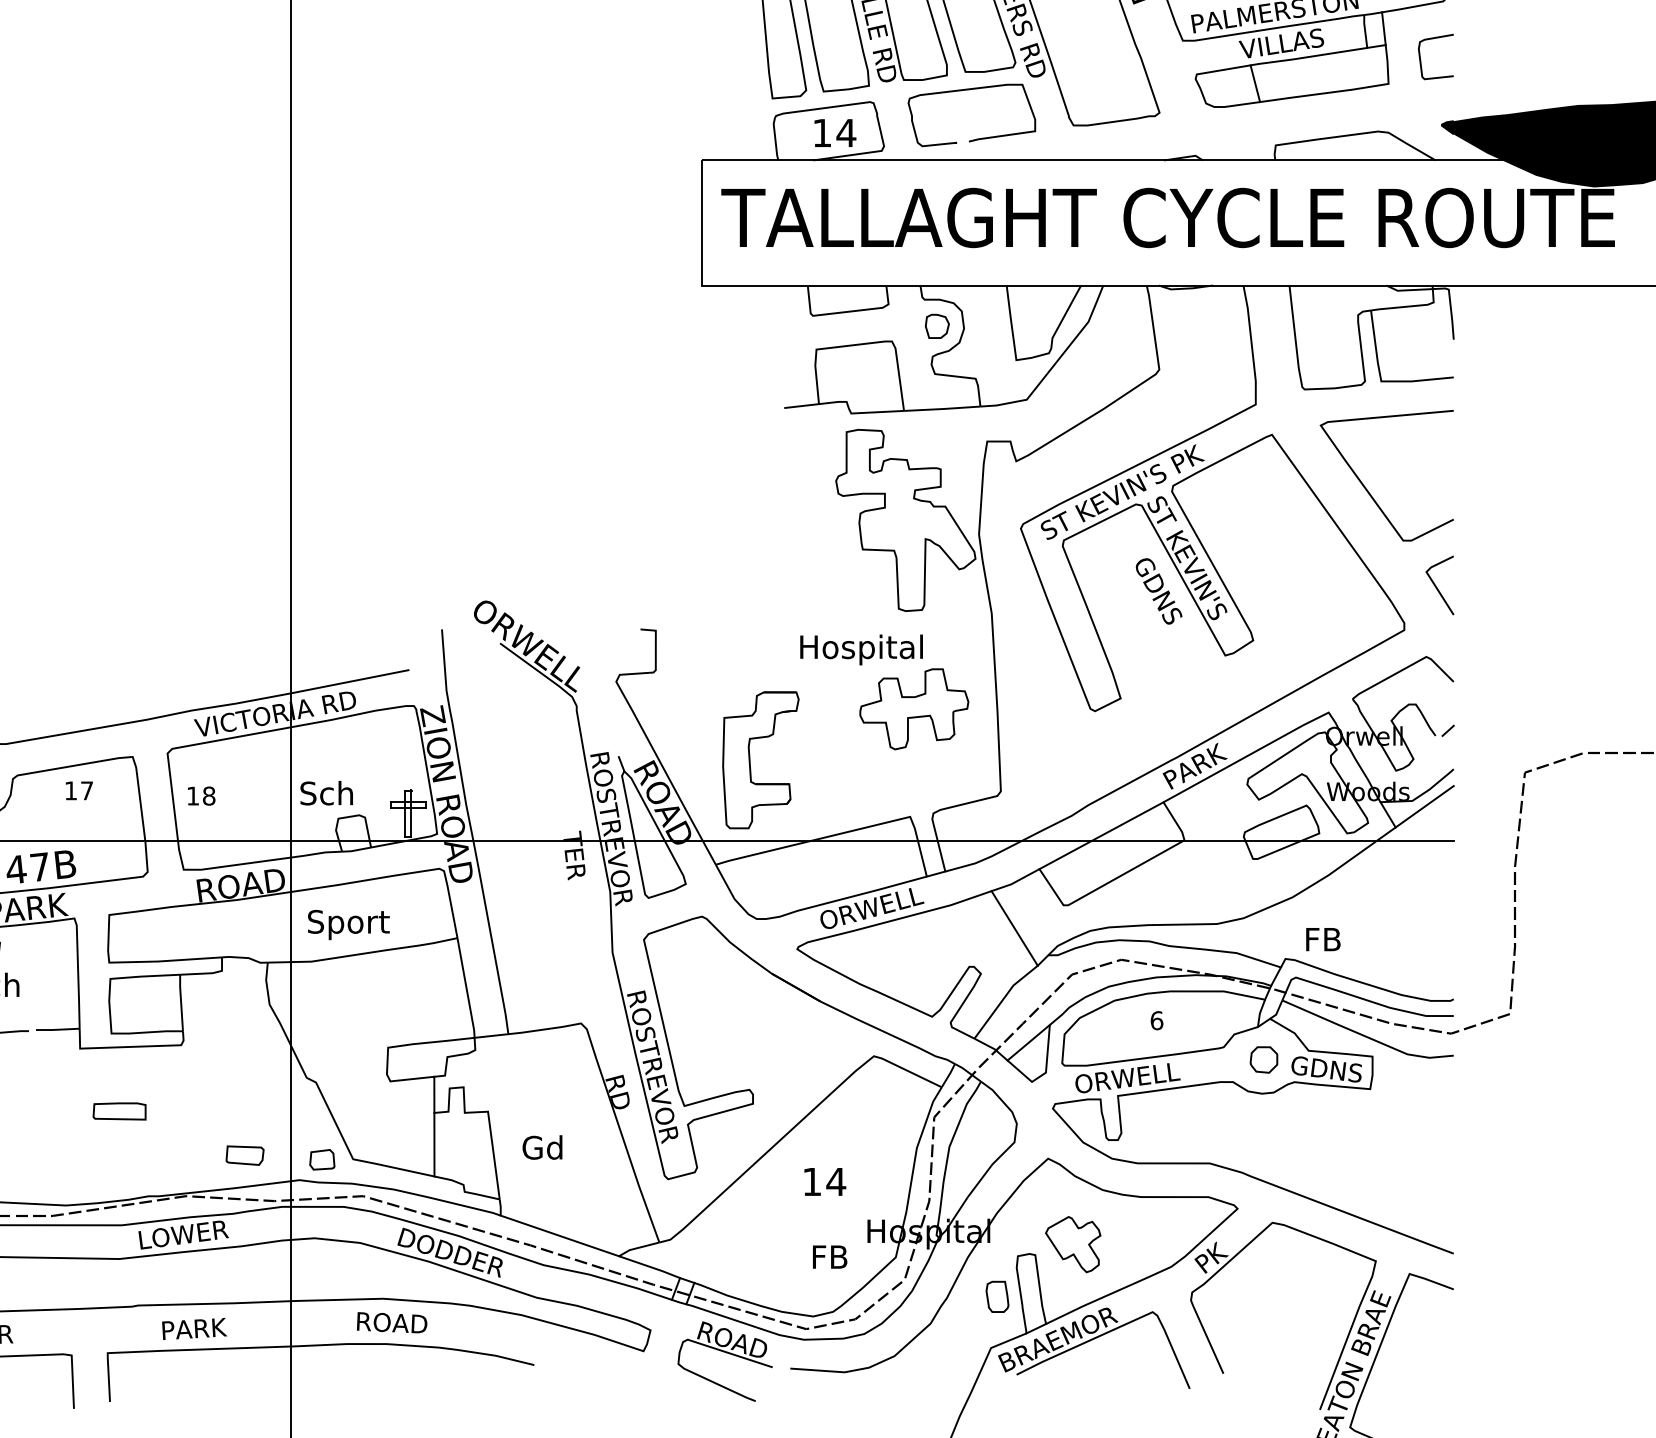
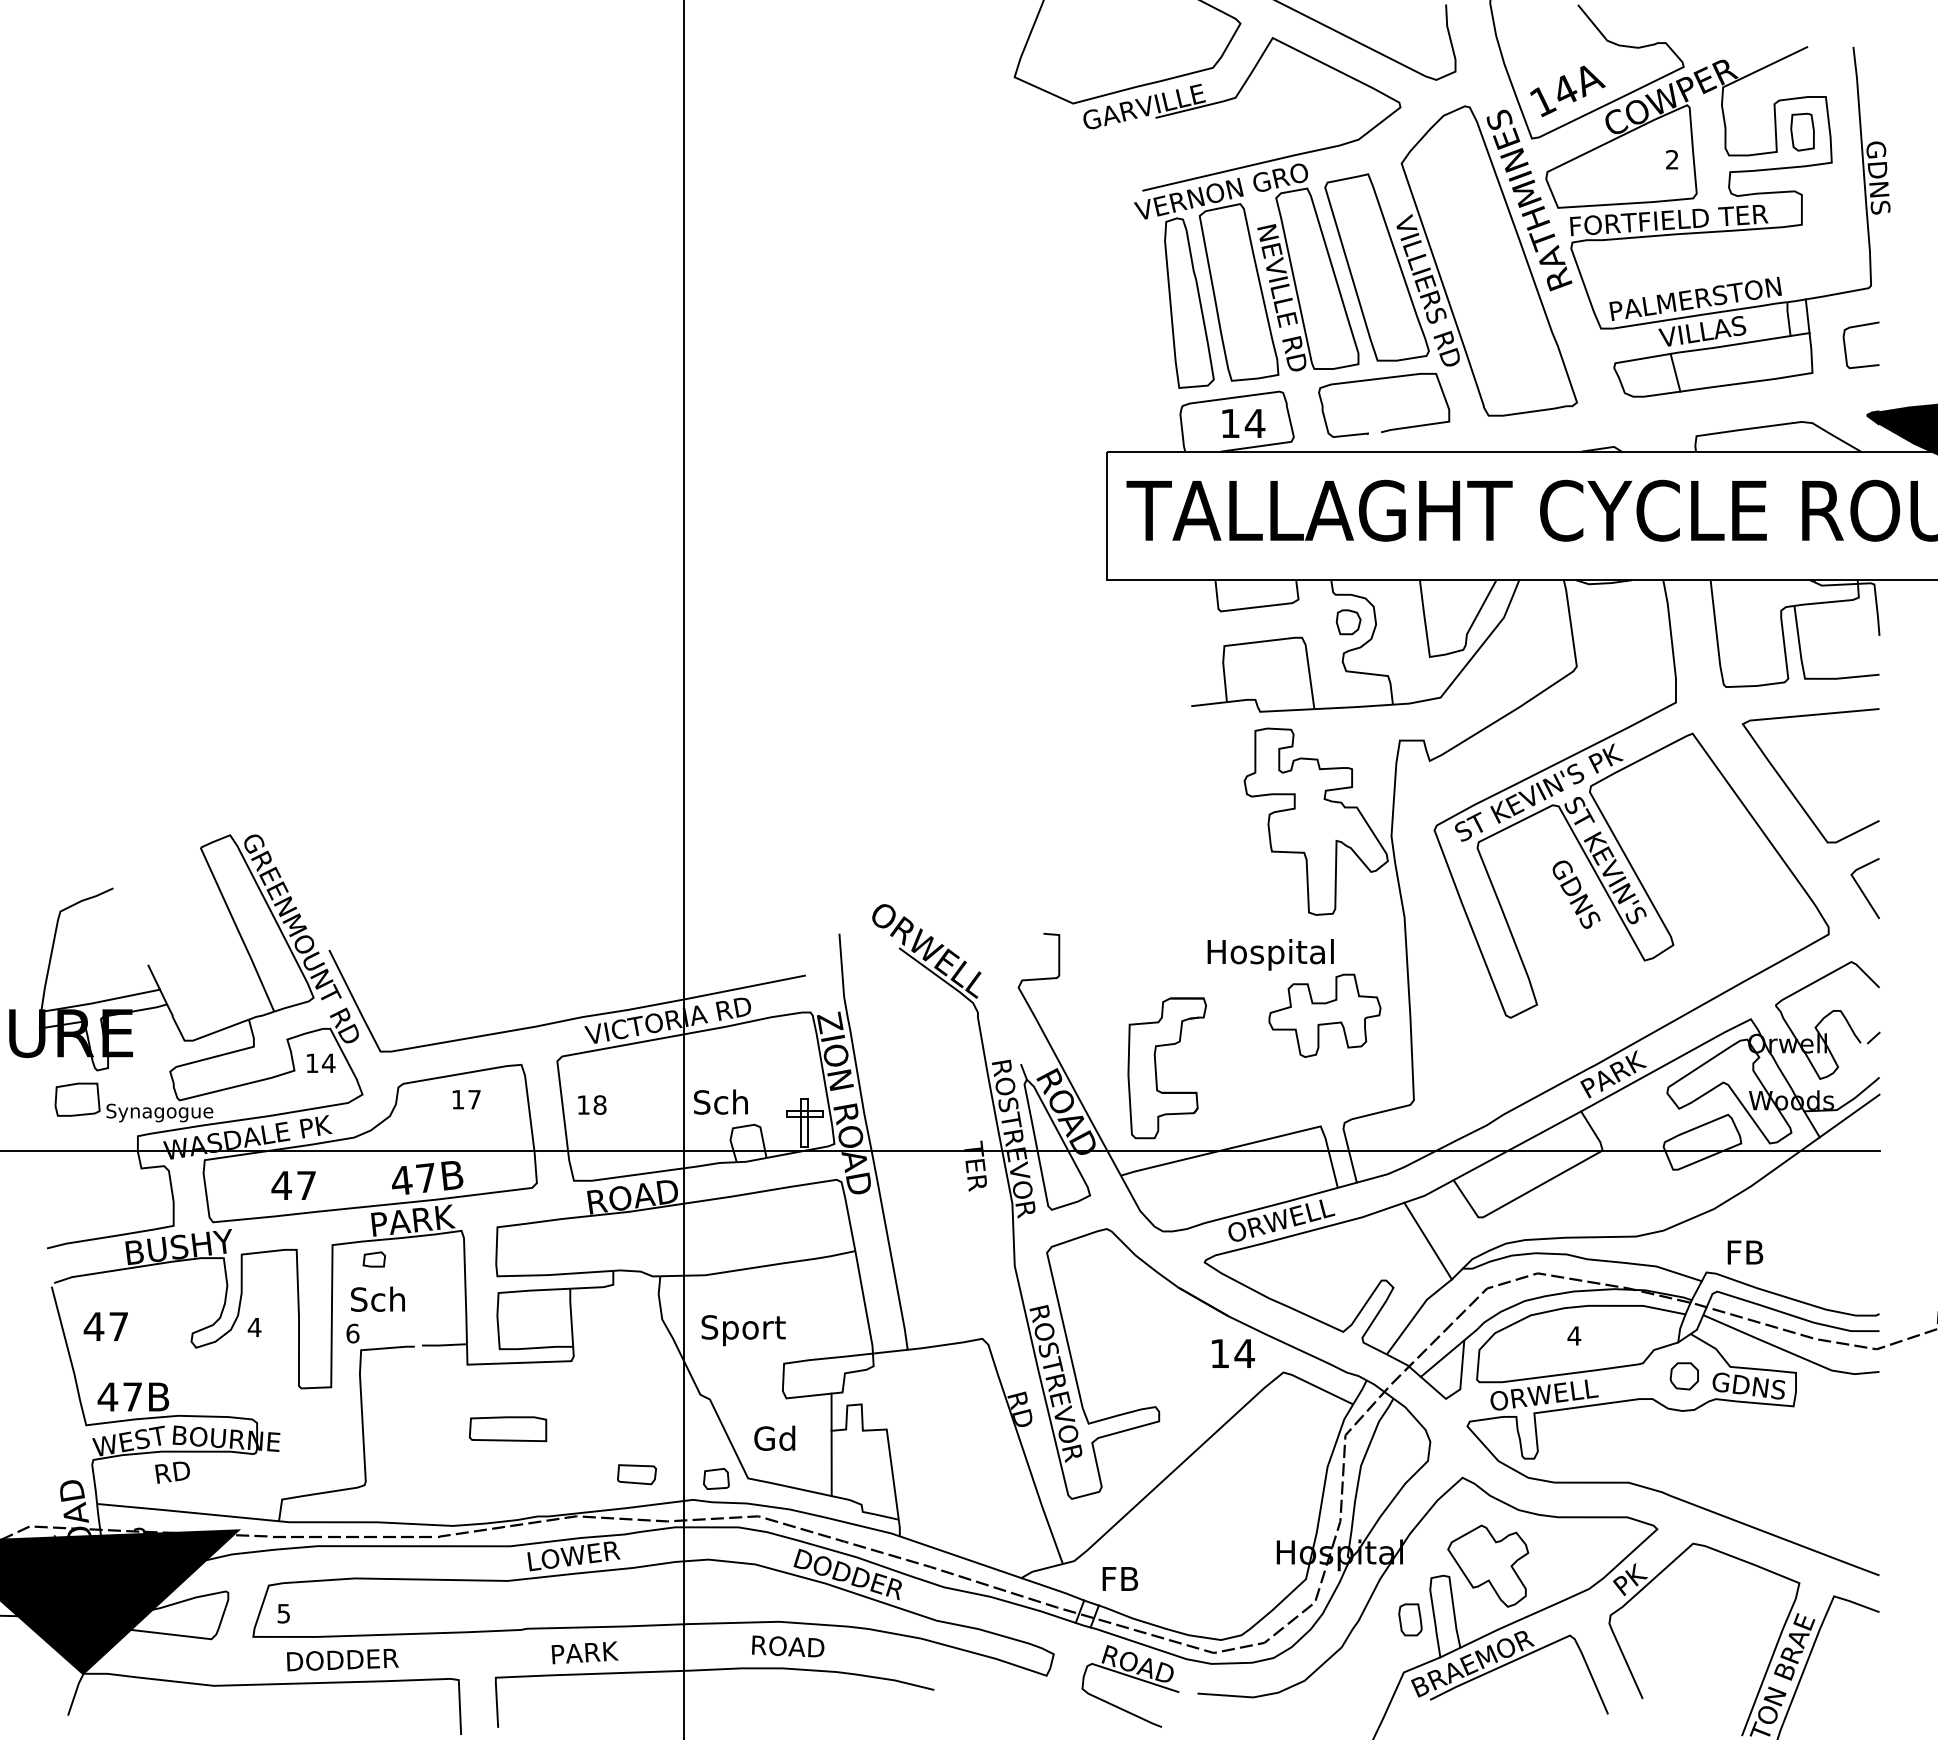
text: (348, 924) -> (743, 1330), moved
text: (1157, 1020) -> (1574, 1335), 6 -> 4
part: (119, 1111) -> (507, 1429), size x1.43
text: (542, 1146) -> (774, 1437), moved
text: (825, 1181) -> (1233, 1353), moved
part: (1073, 1243) -> (1488, 1565), size x1.43
text: (830, 1256) -> (1120, 1578), moved

